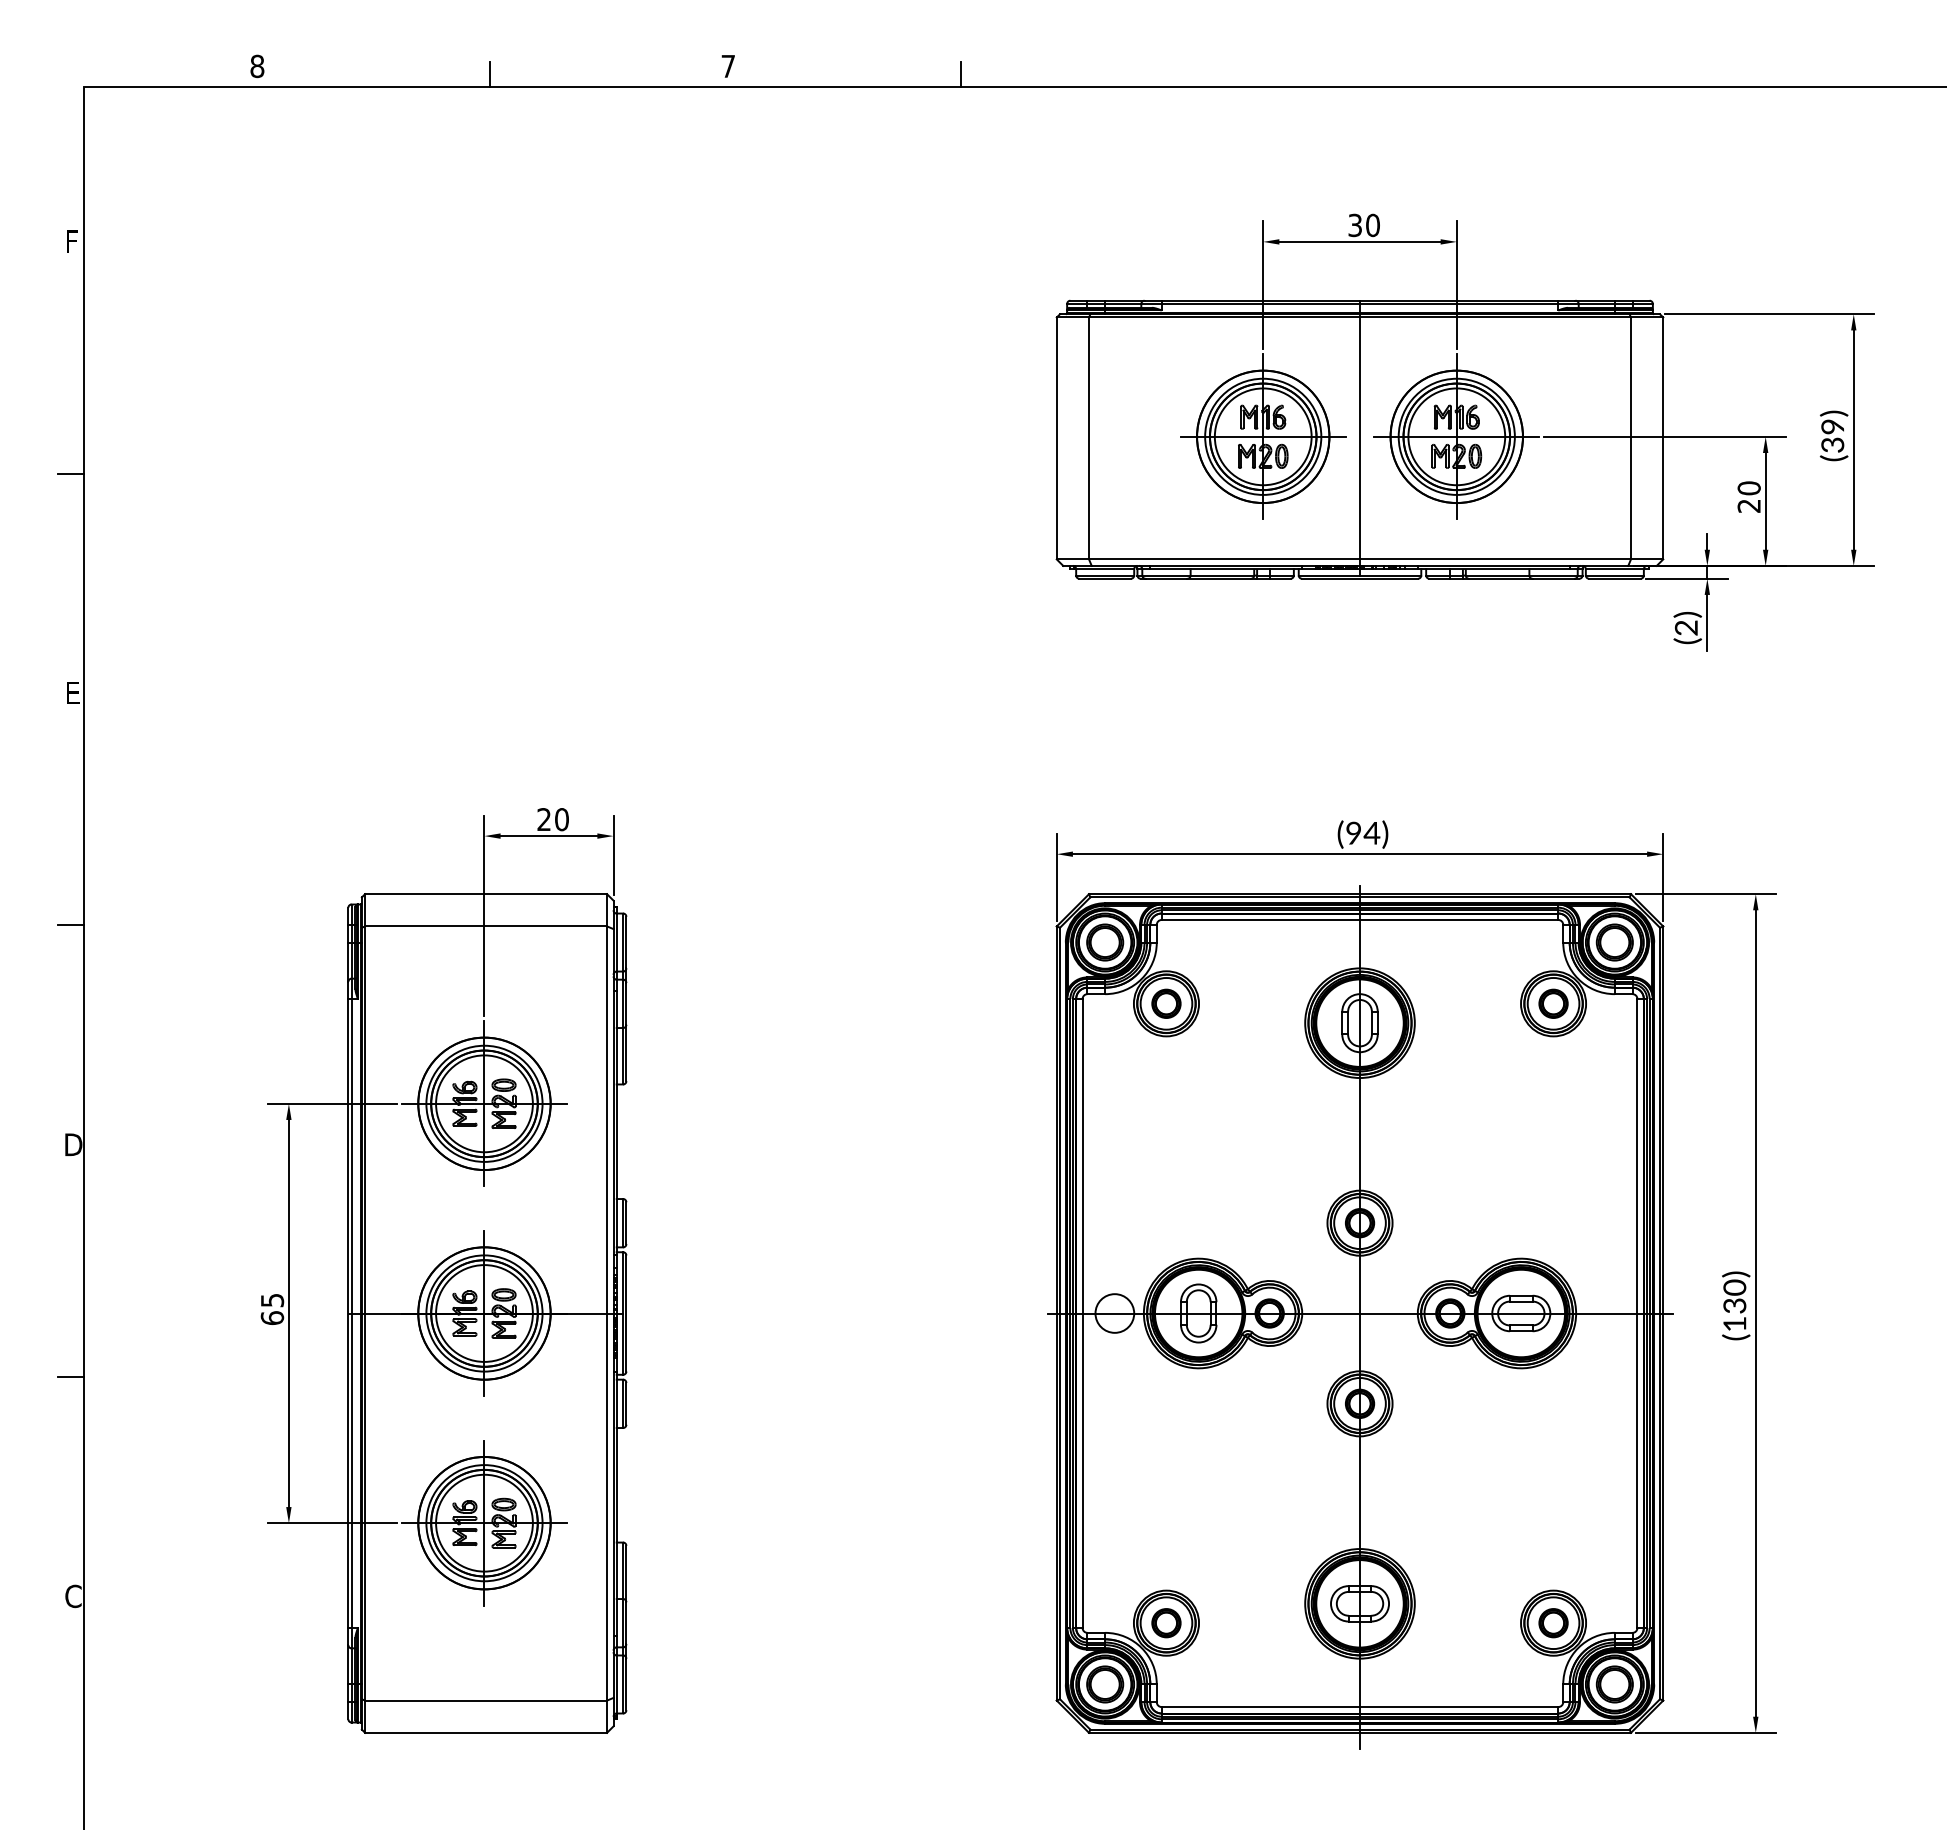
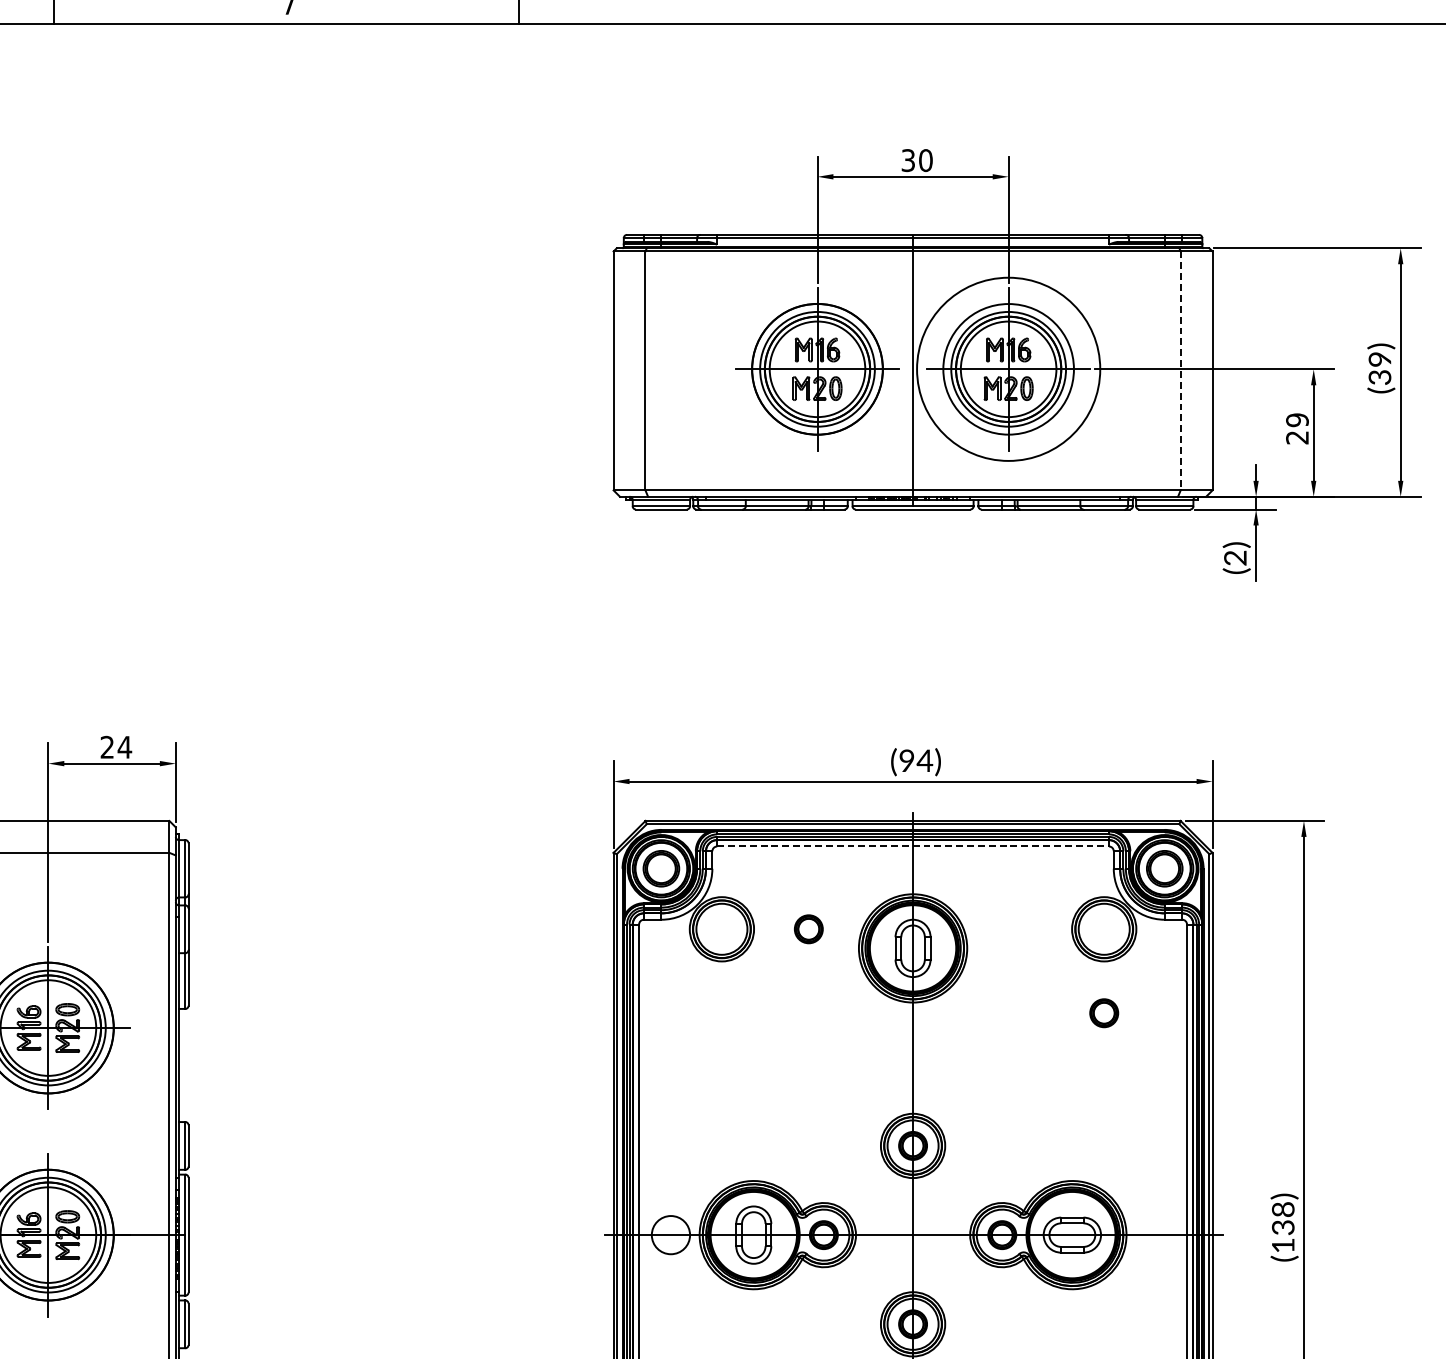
circle: (1456, 436) -> (1008, 368), size x1.4
line: (1630, 438) -> (1180, 370), solid -> dashed
text: (1748, 488) -> (1296, 420), 20 -> 29
text: (561, 819) -> (124, 747), 20 -> 24
line: (1360, 919) -> (913, 846), solid -> dashed
part: (1166, 1003) -> (808, 928), moved
part: (1553, 1003) -> (1104, 1012), moved
text: (1735, 1287) -> (1283, 1209), (130) -> (138)

